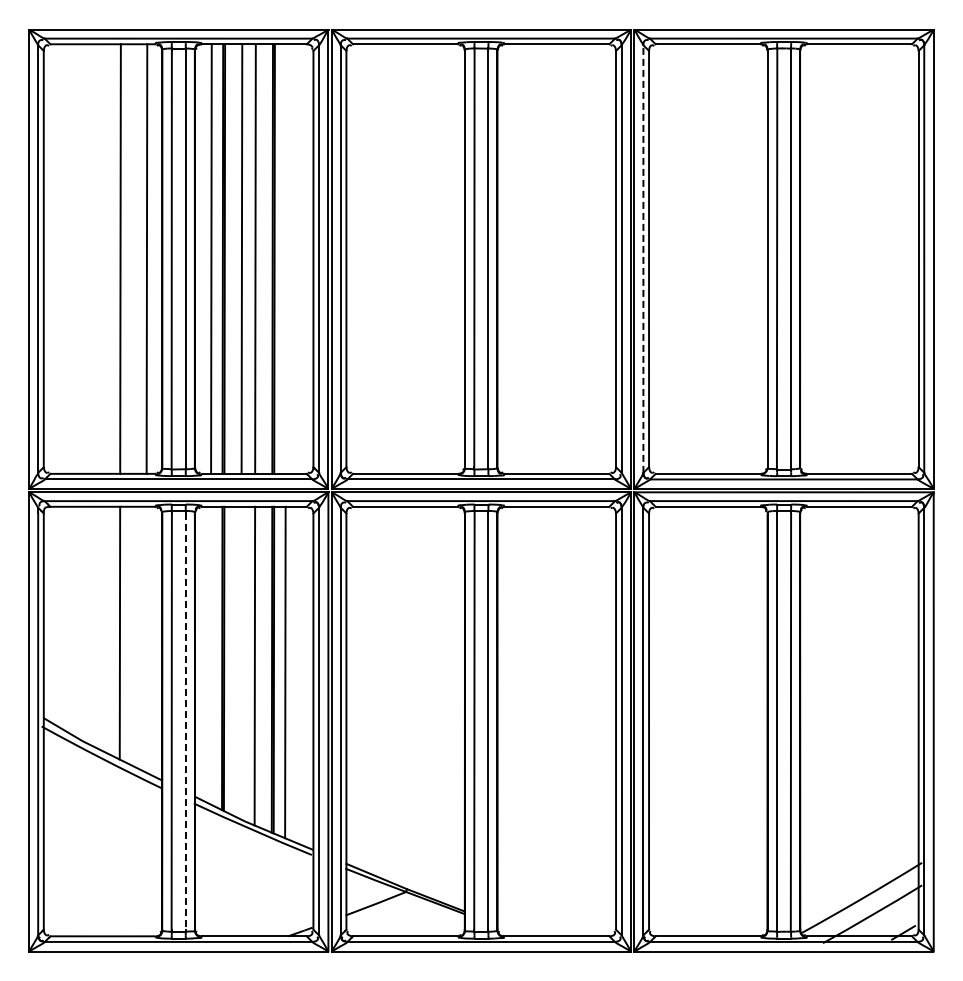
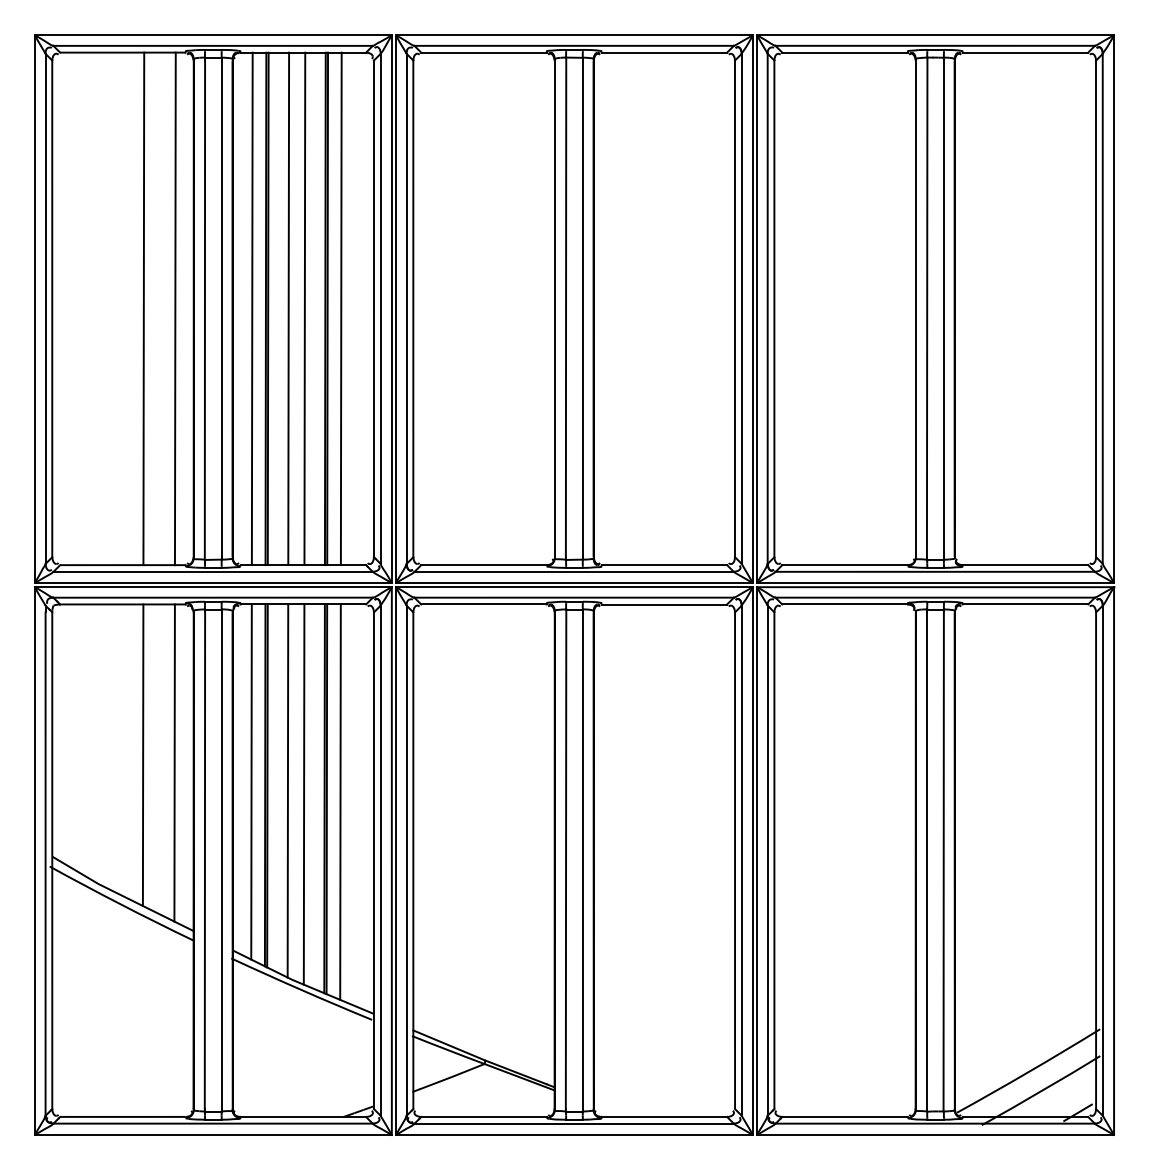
line: (285, 258) -> (340, 308), added
line: (643, 259) -> (767, 309), dashed -> solid
line: (146, 639) -> (174, 762), added
line: (210, 655) -> (251, 781), added
line: (241, 662) -> (288, 790), added
line: (185, 722) -> (221, 861), dashed -> solid

